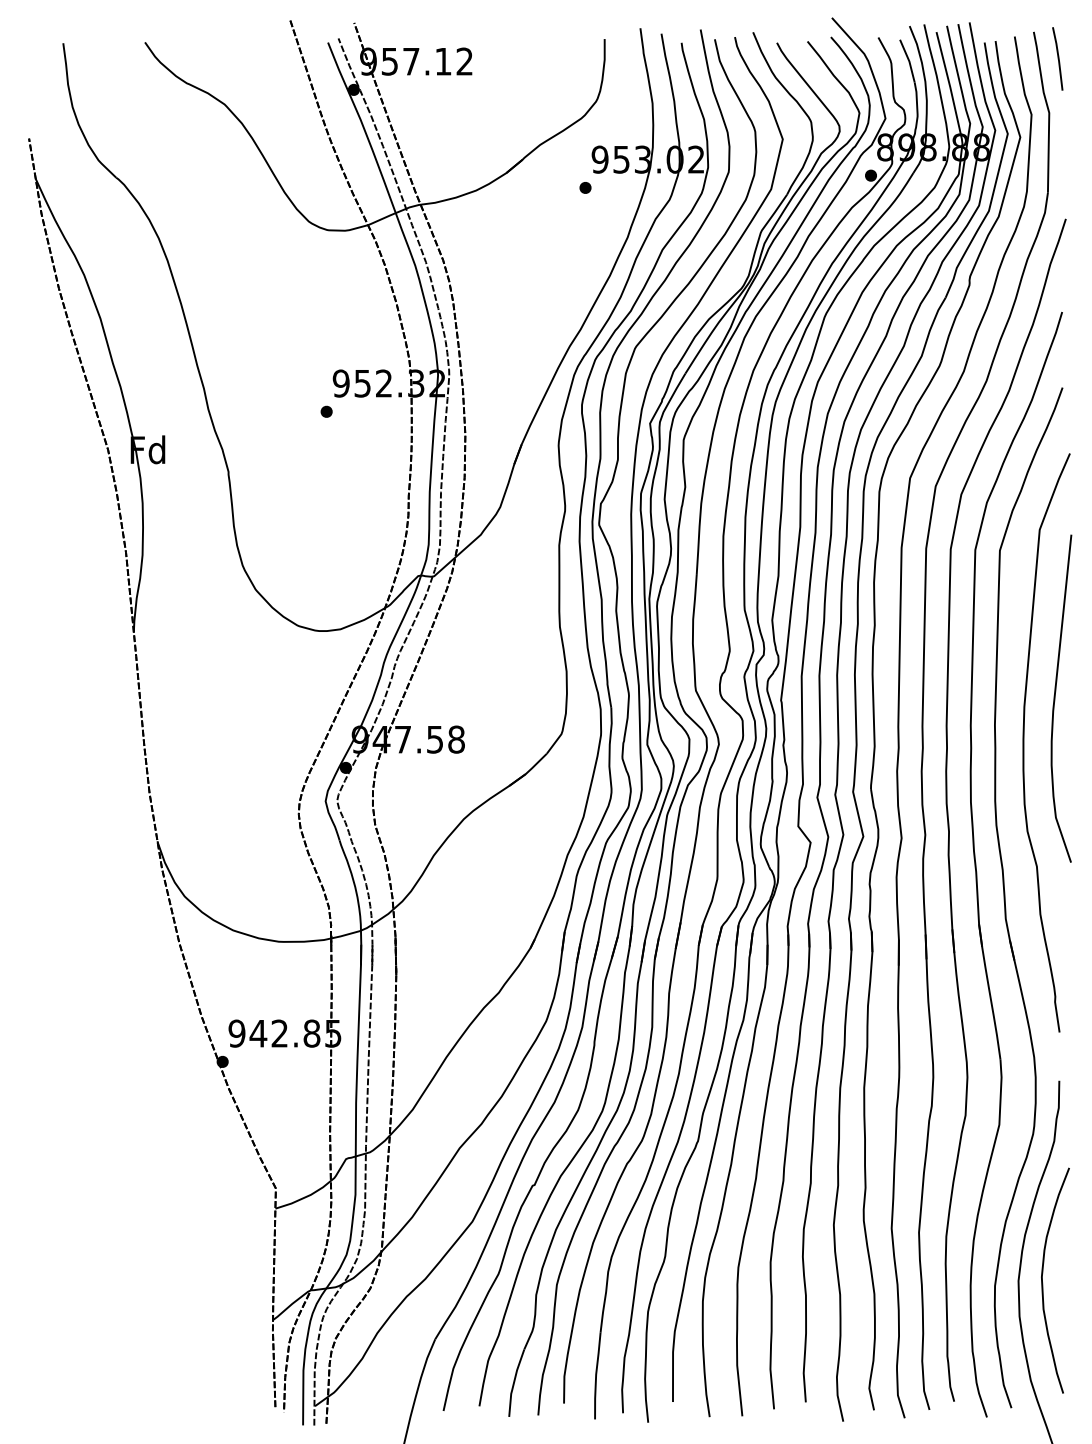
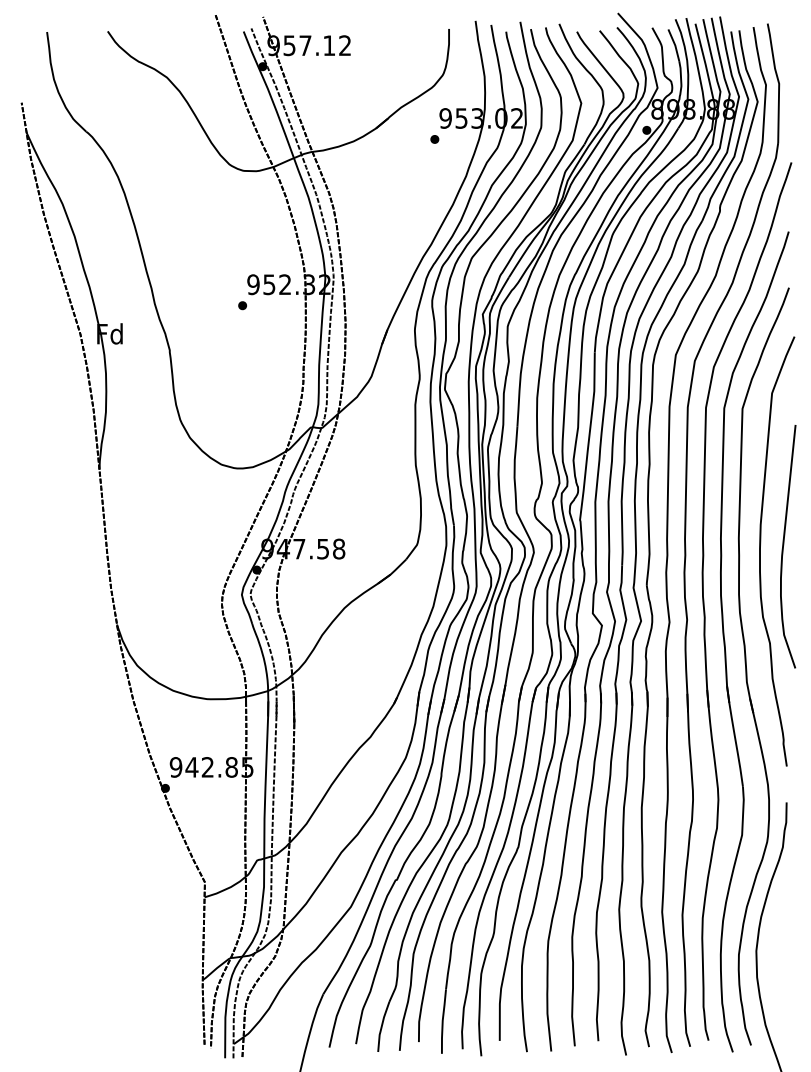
line: (1057, 58) -> (785, 43), removed
curve: (1056, 697) -> (784, 545), moved
curve: (1042, 1280) -> (774, 950), removed

